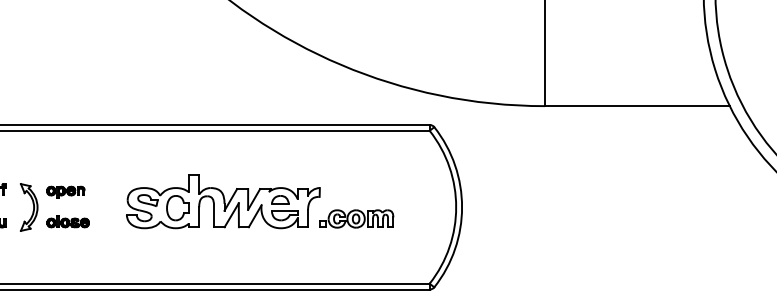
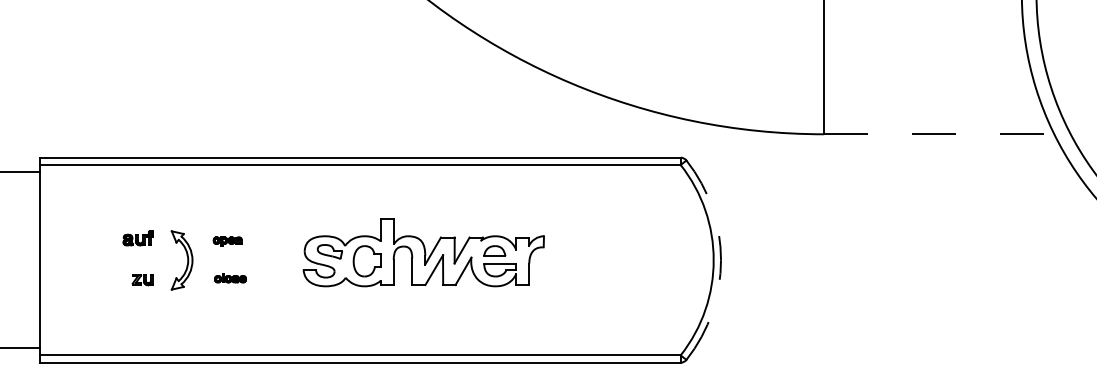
line: (637, 106) -> (939, 134), solid -> dashed
part: (65, 192) -> (227, 241), size x0.6
arc: (462, 207) -> (721, 260), solid -> dashed
part: (356, 218) -> (589, 274), removed
part: (68, 221) -> (230, 278), size x0.6

